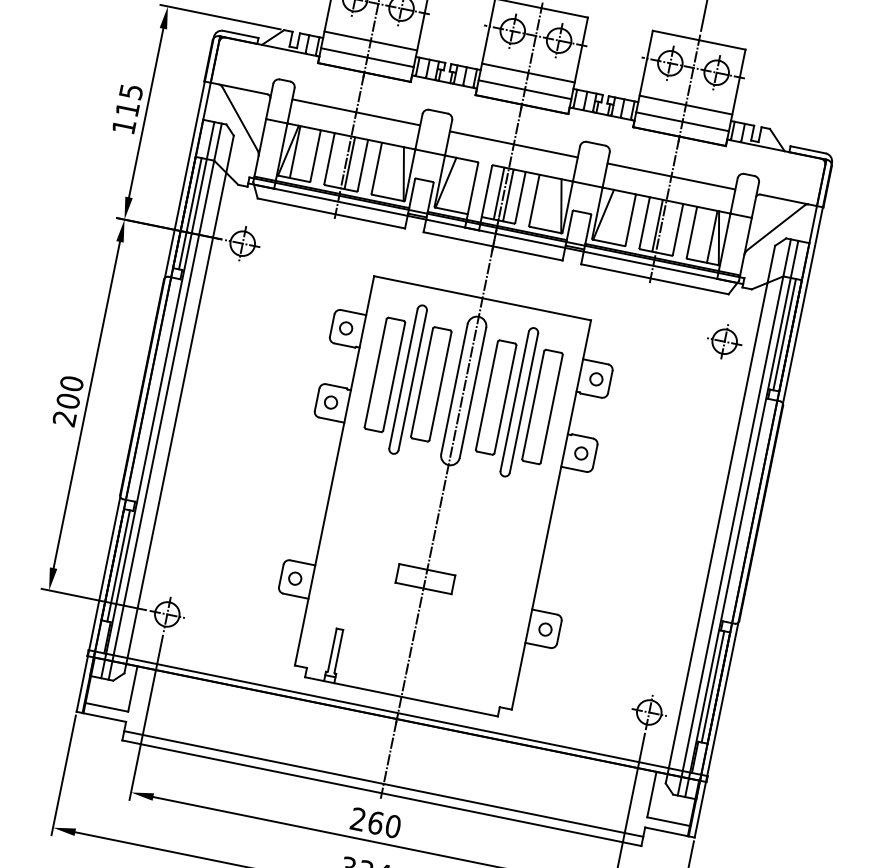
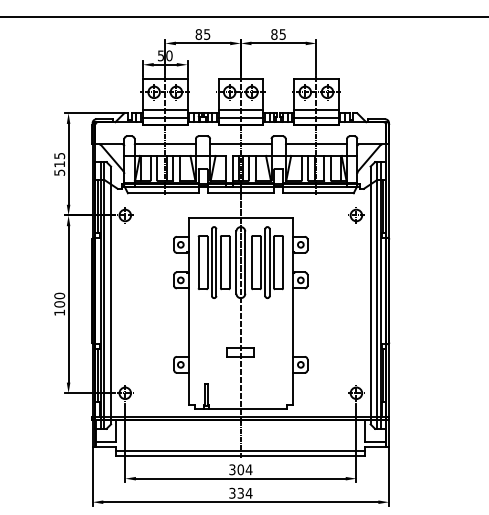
text: (123, 126) -> (59, 172), 115 -> 515
text: (64, 418) -> (59, 312), 200 -> 100
text: (375, 822) -> (240, 469), 260 -> 304

